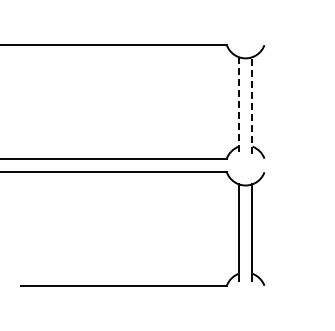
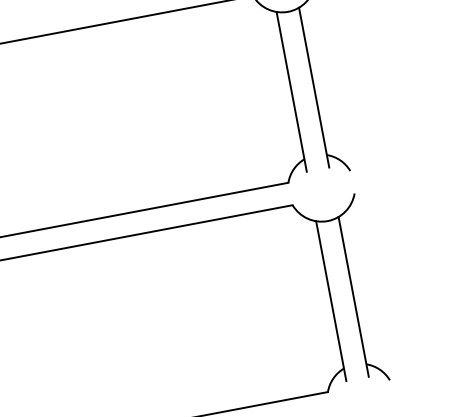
line: (238, 105) -> (291, 91), dashed -> solid
line: (252, 105) -> (314, 87), dashed -> solid

